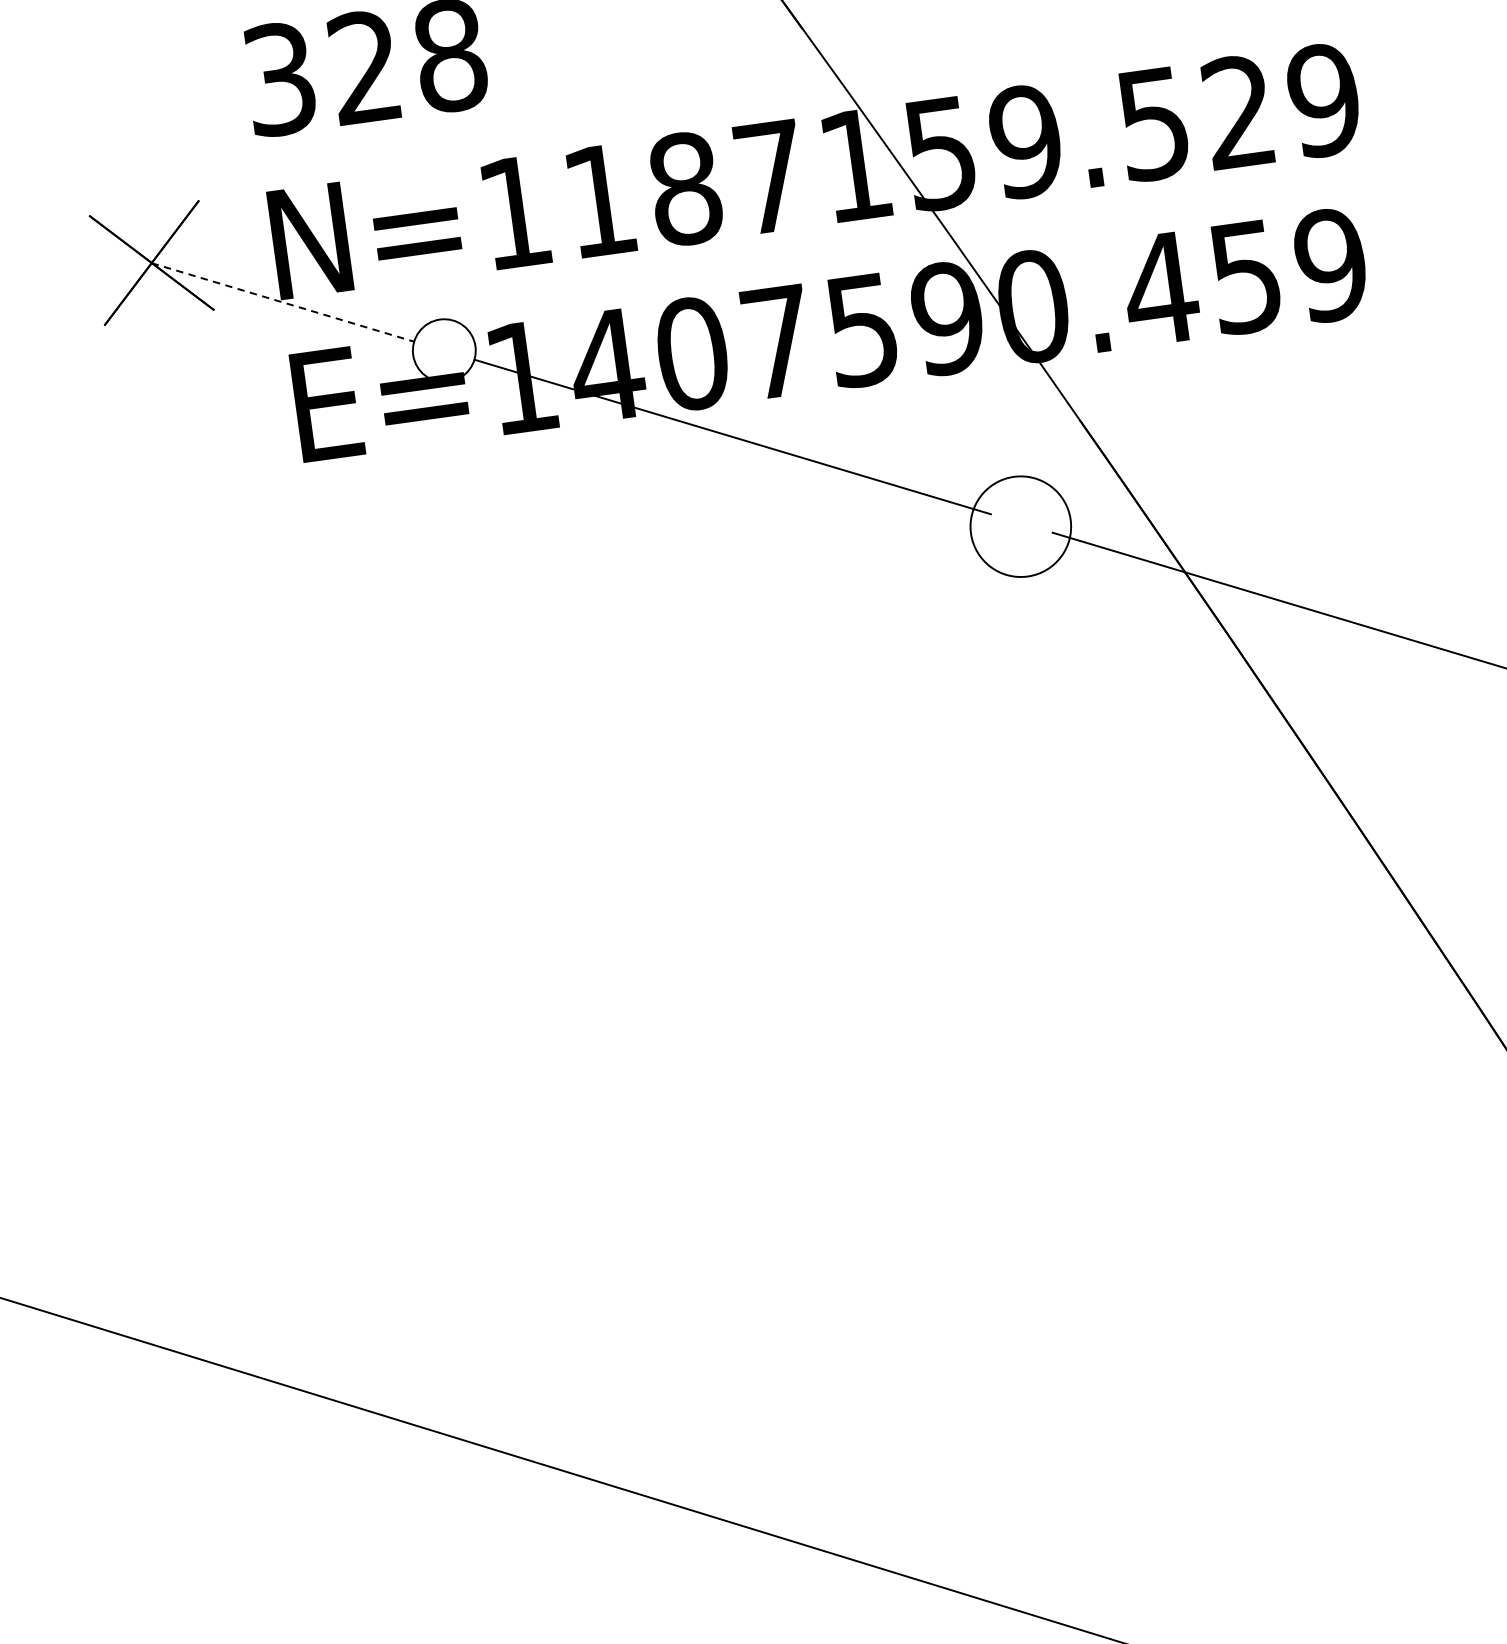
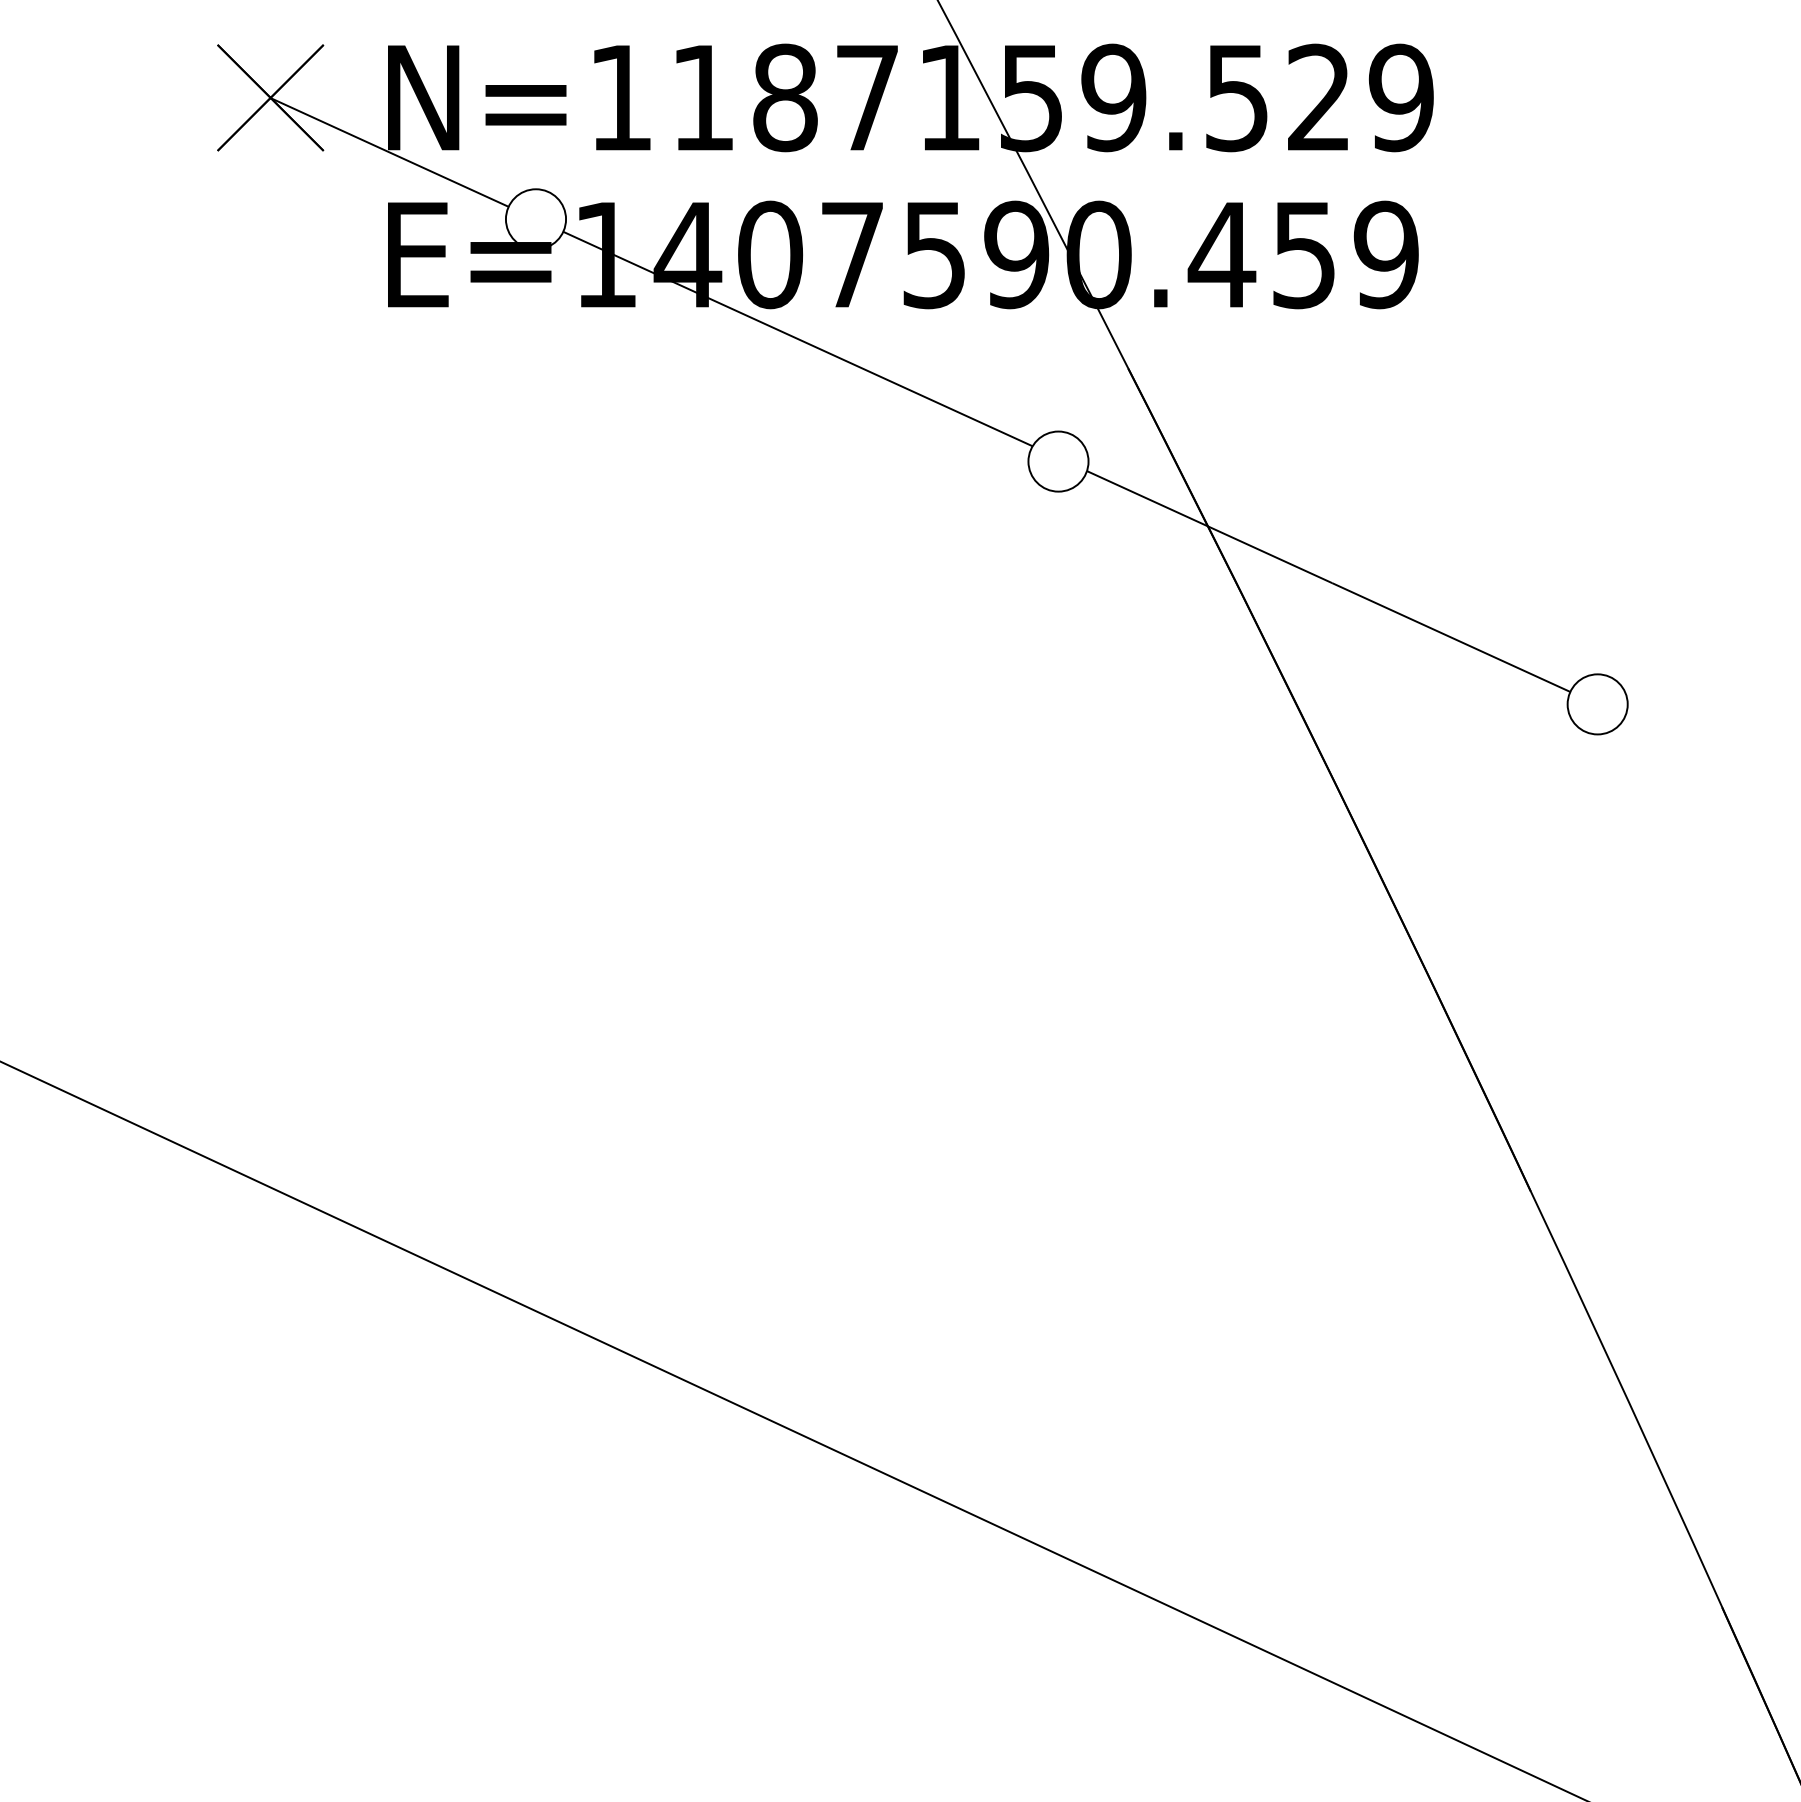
line: (282, 302) -> (389, 152), dashed -> solid
circle: (1020, 526) -> (1058, 461), size x0.62

